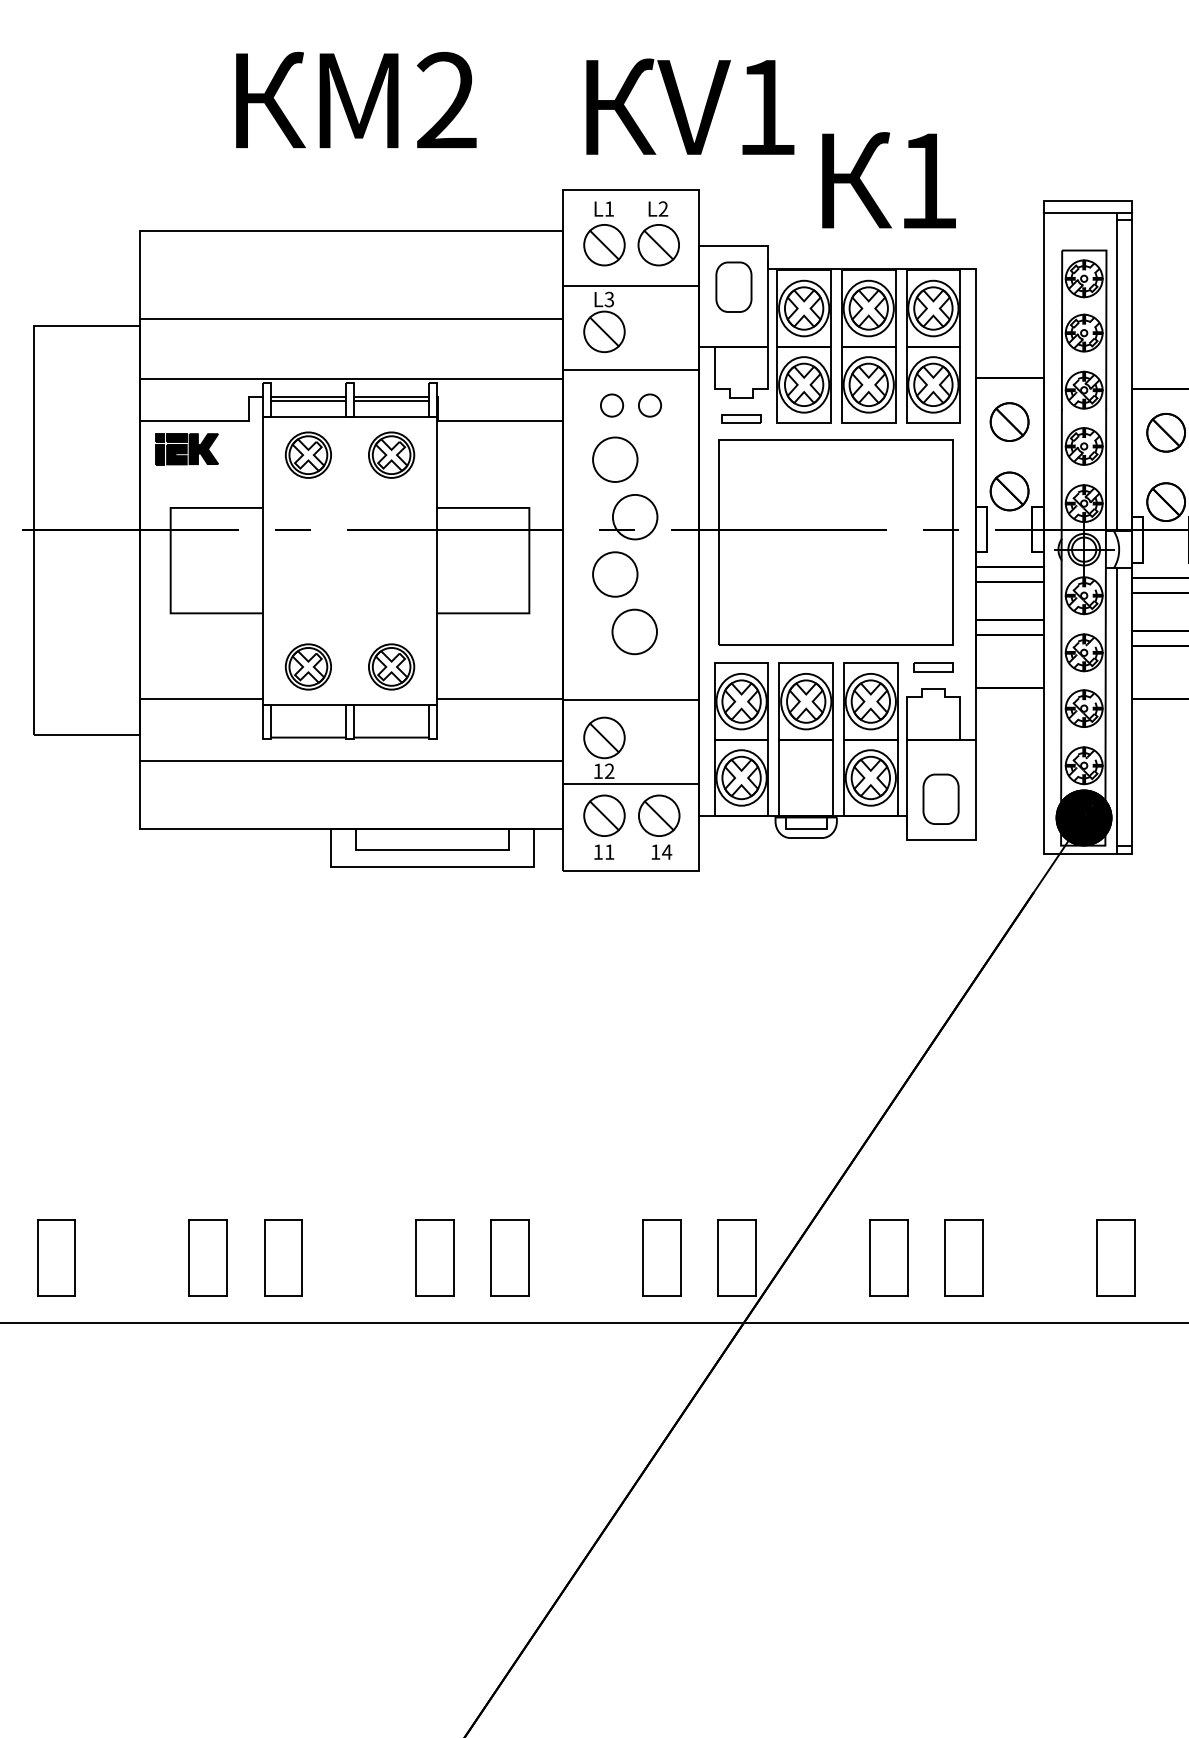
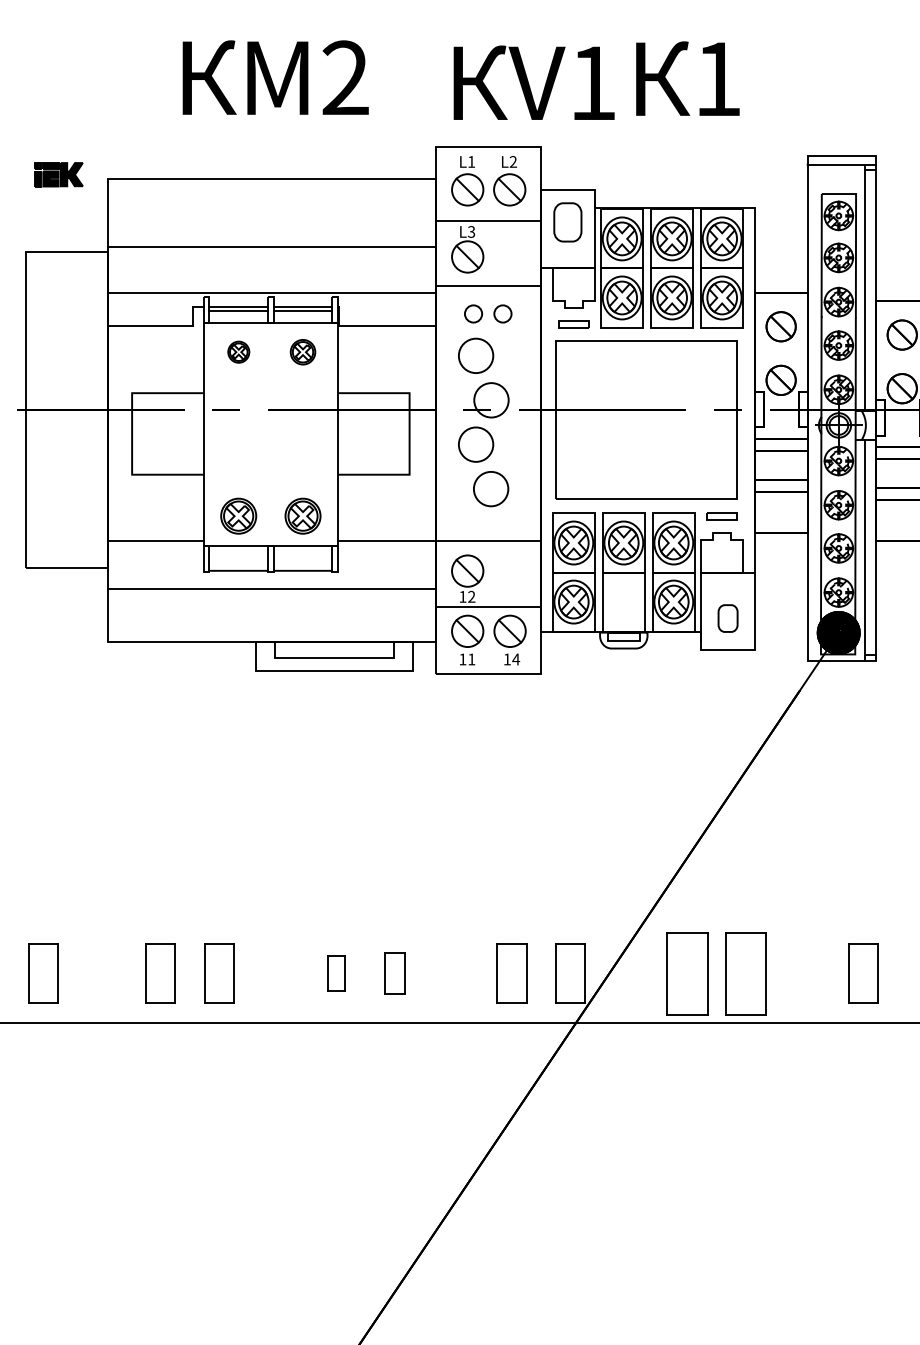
text: (888, 180) -> (687, 78), moved
part: (186, 448) -> (58, 174), moved
part: (308, 454) -> (238, 351), size x0.6
part: (390, 454) -> (302, 351), size x0.7
part: (940, 799) -> (727, 618), size x0.7
part: (434, 1258) -> (336, 973), size x0.6
part: (509, 1258) -> (394, 973), size x0.7
part: (888, 1258) -> (687, 973), size x1.4
part: (964, 1258) -> (746, 973), size x1.4

